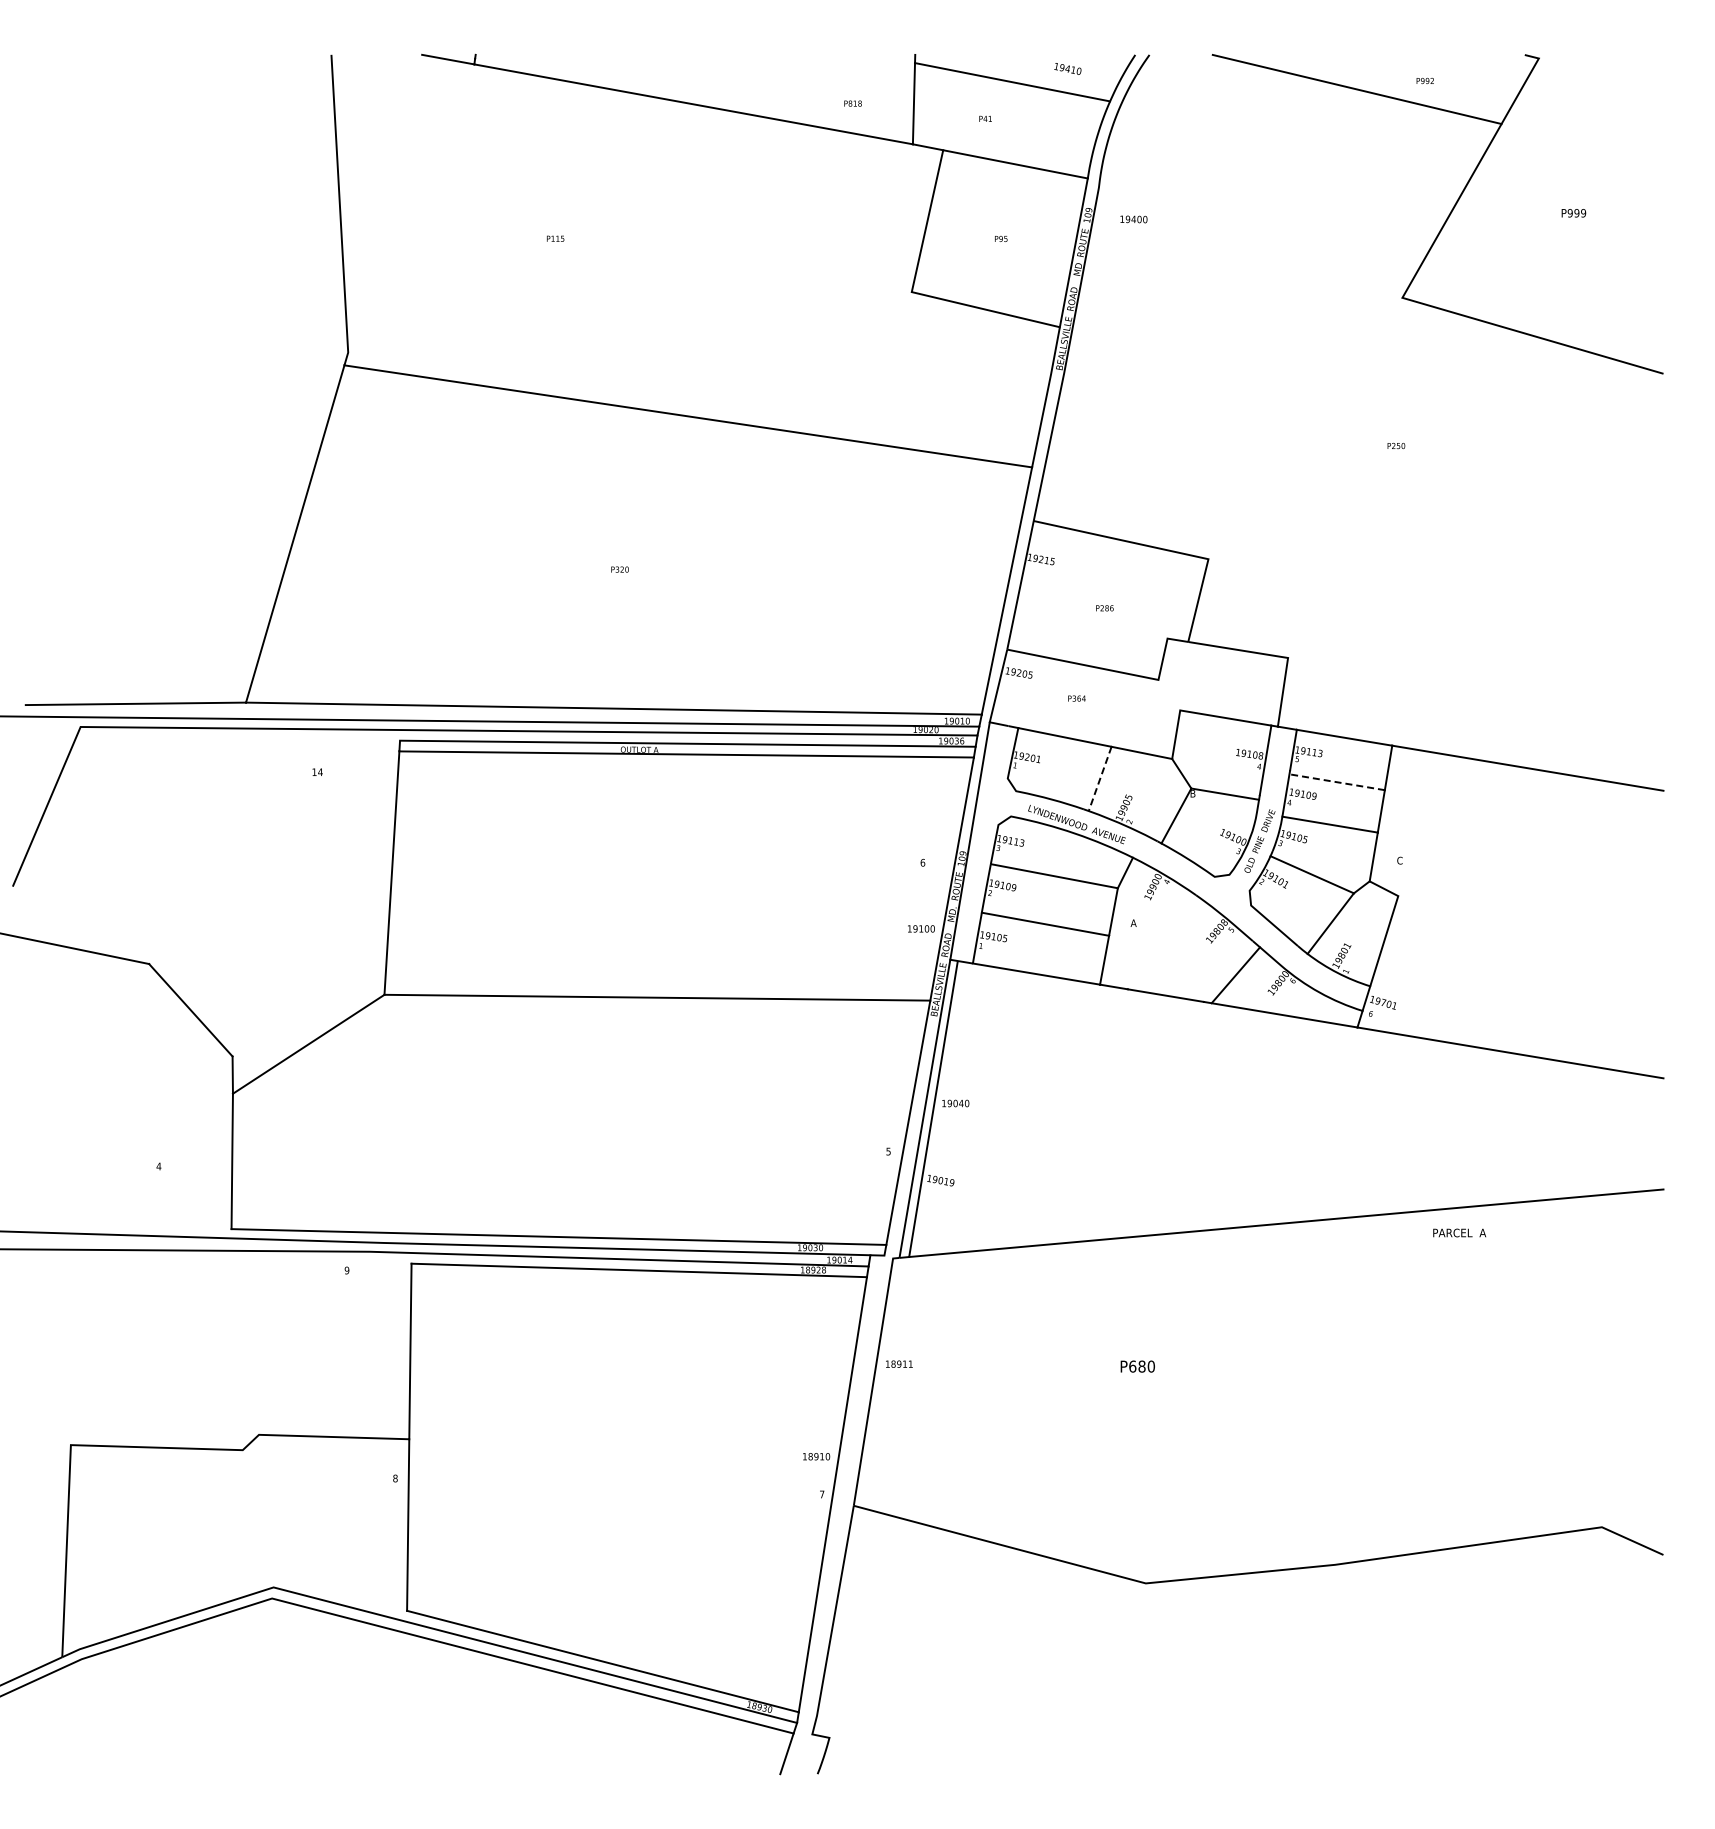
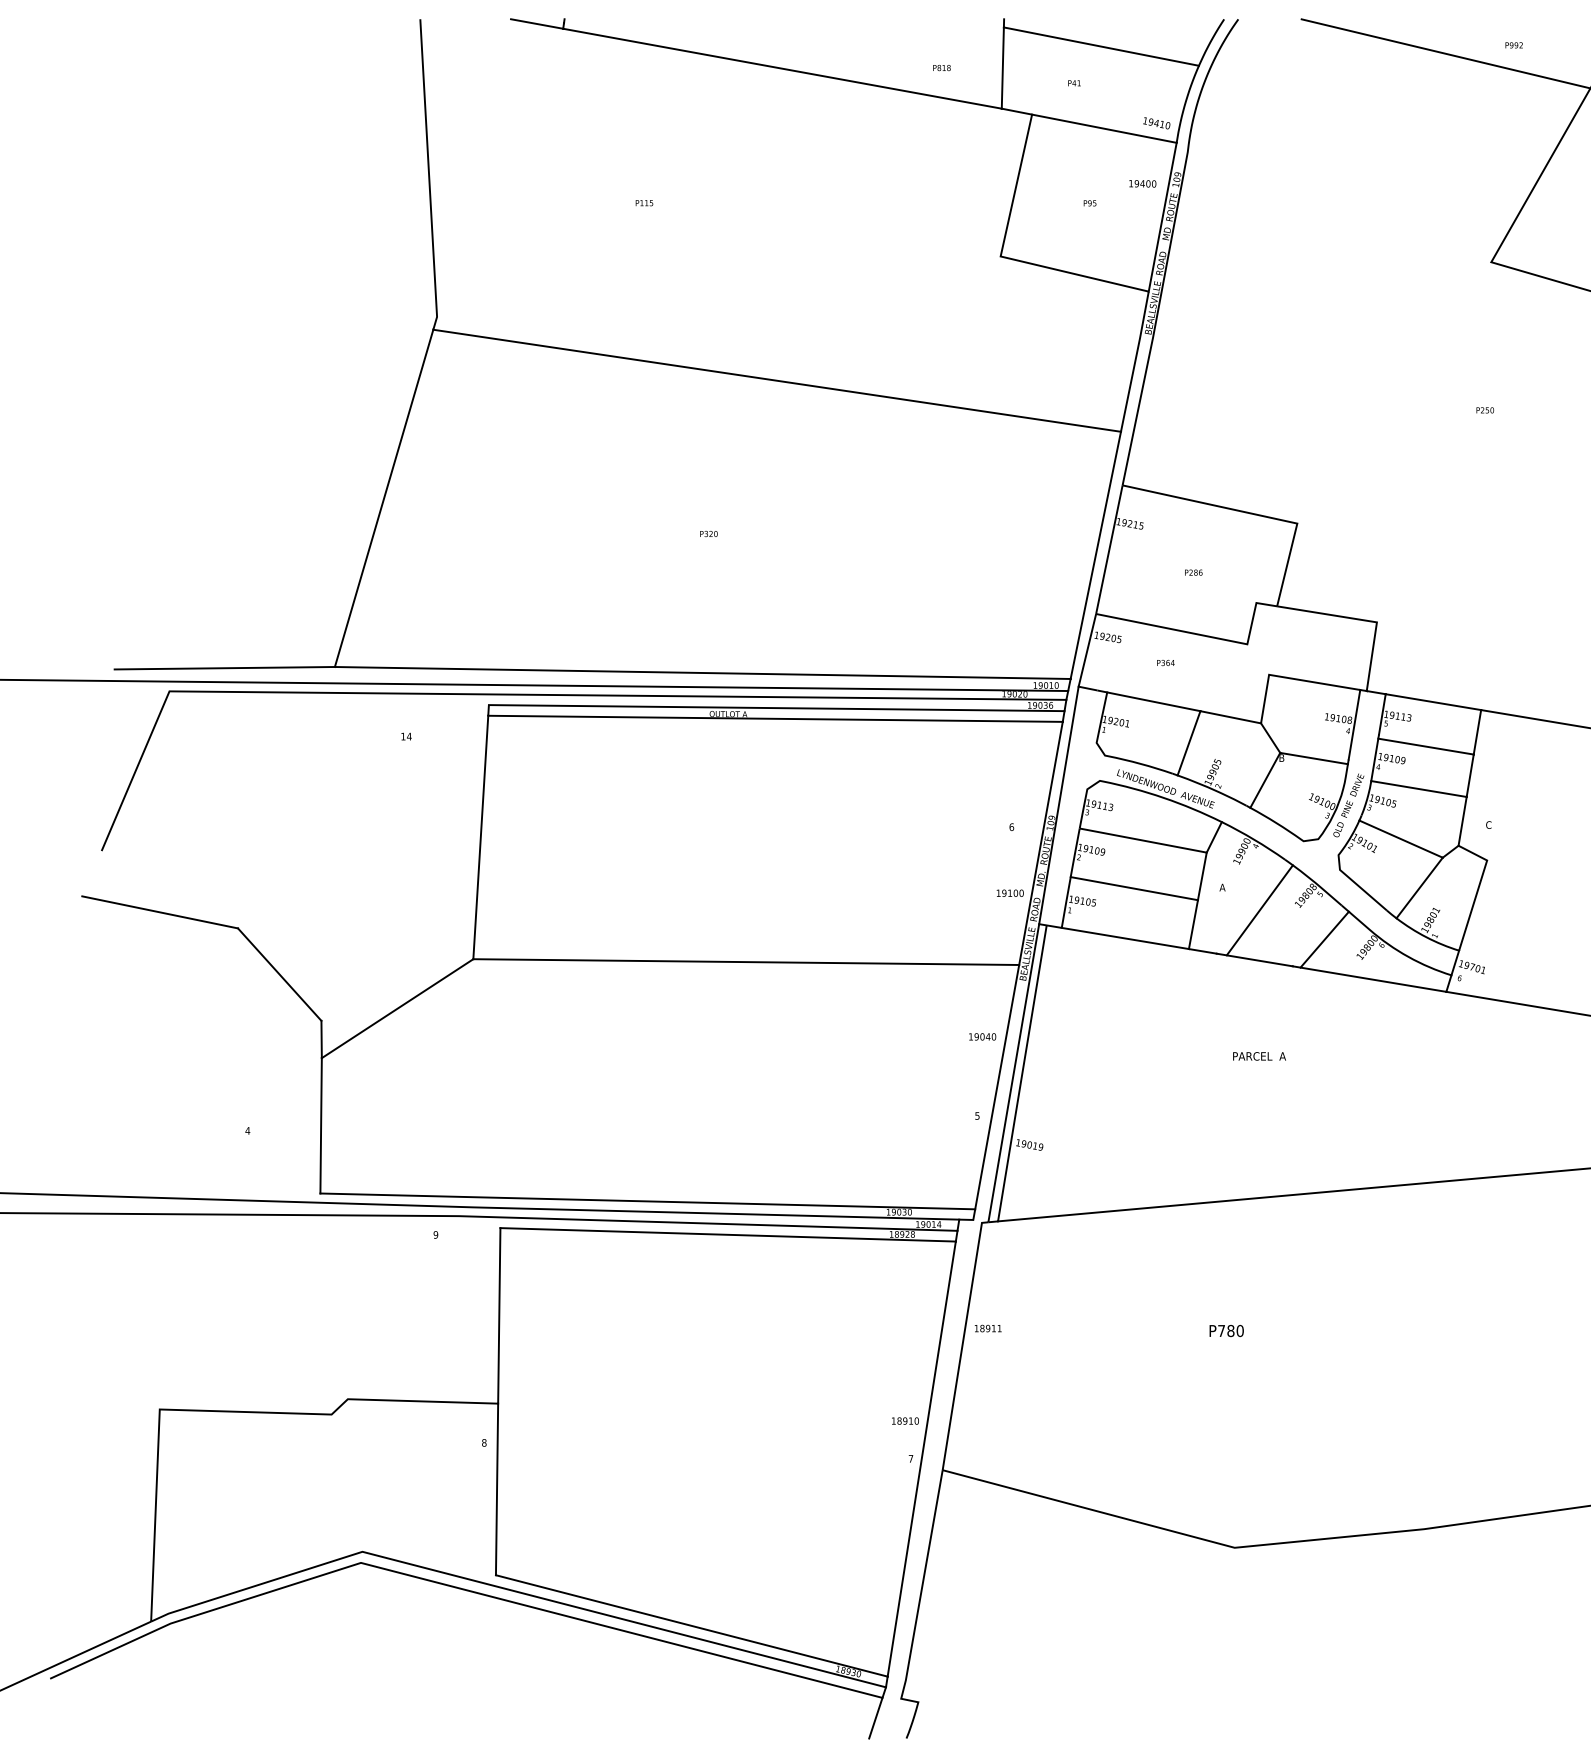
text: (1067, 68) -> (1156, 122), moved
text: (1133, 219) -> (1142, 183), moved
line: (1100, 779) -> (1189, 743), dashed -> solid
line: (1336, 782) -> (1425, 746), dashed -> solid
line: (1170, 945) -> (1259, 909), added
text: (955, 1103) -> (982, 1036), moved
text: (1459, 1232) -> (1259, 1055), moved
text: (1132, 1366) -> (1221, 1330), P680 -> P780

